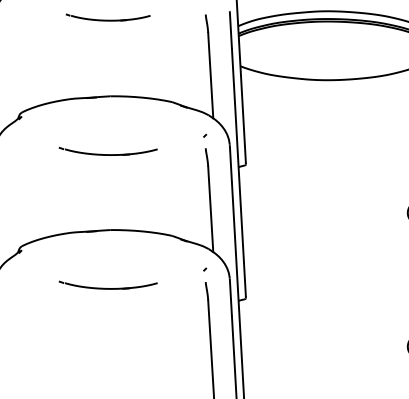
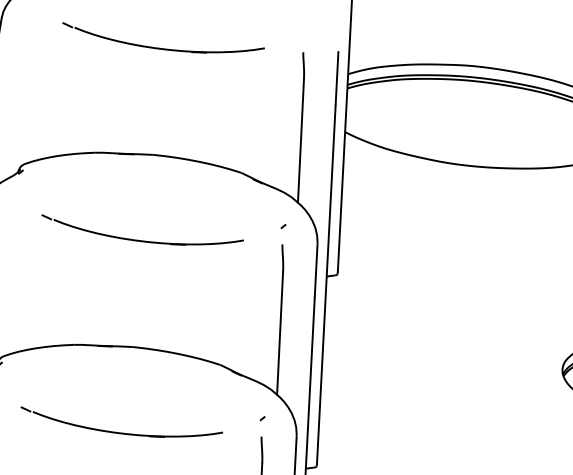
part: (107, 17) -> (161, 41), size x1.67
part: (107, 151) -> (140, 233), size x1.43
part: (107, 285) -> (119, 426), size x1.43

